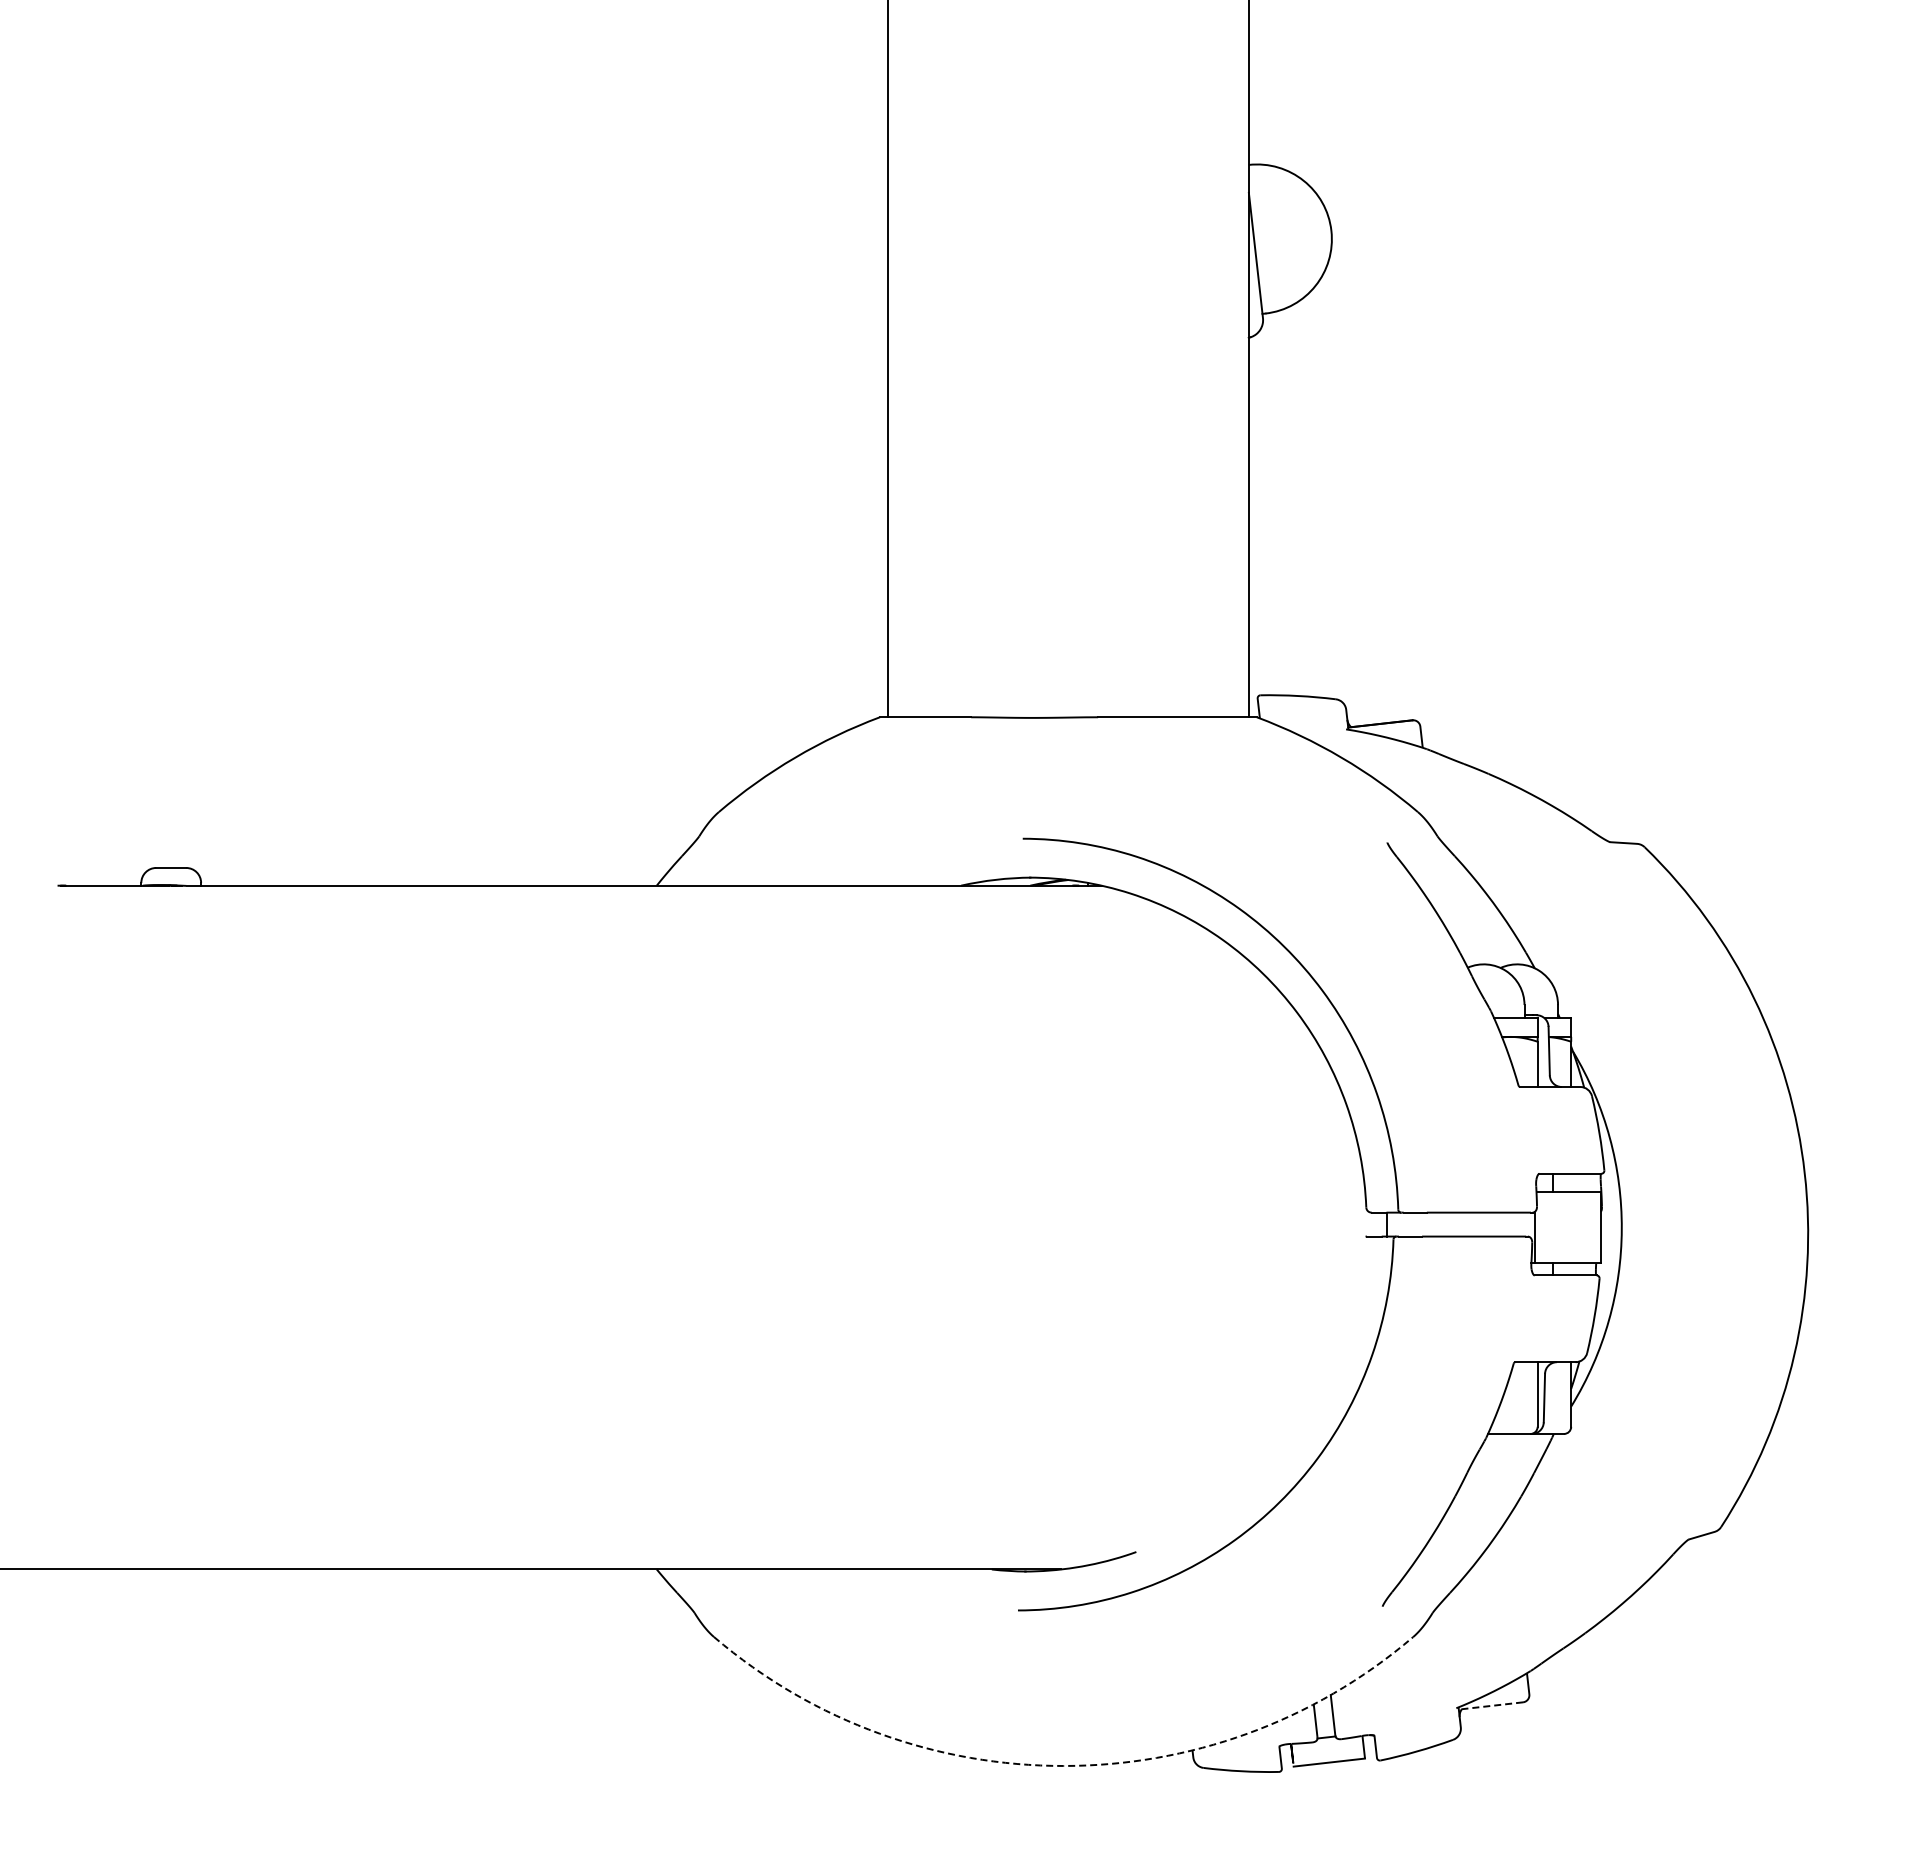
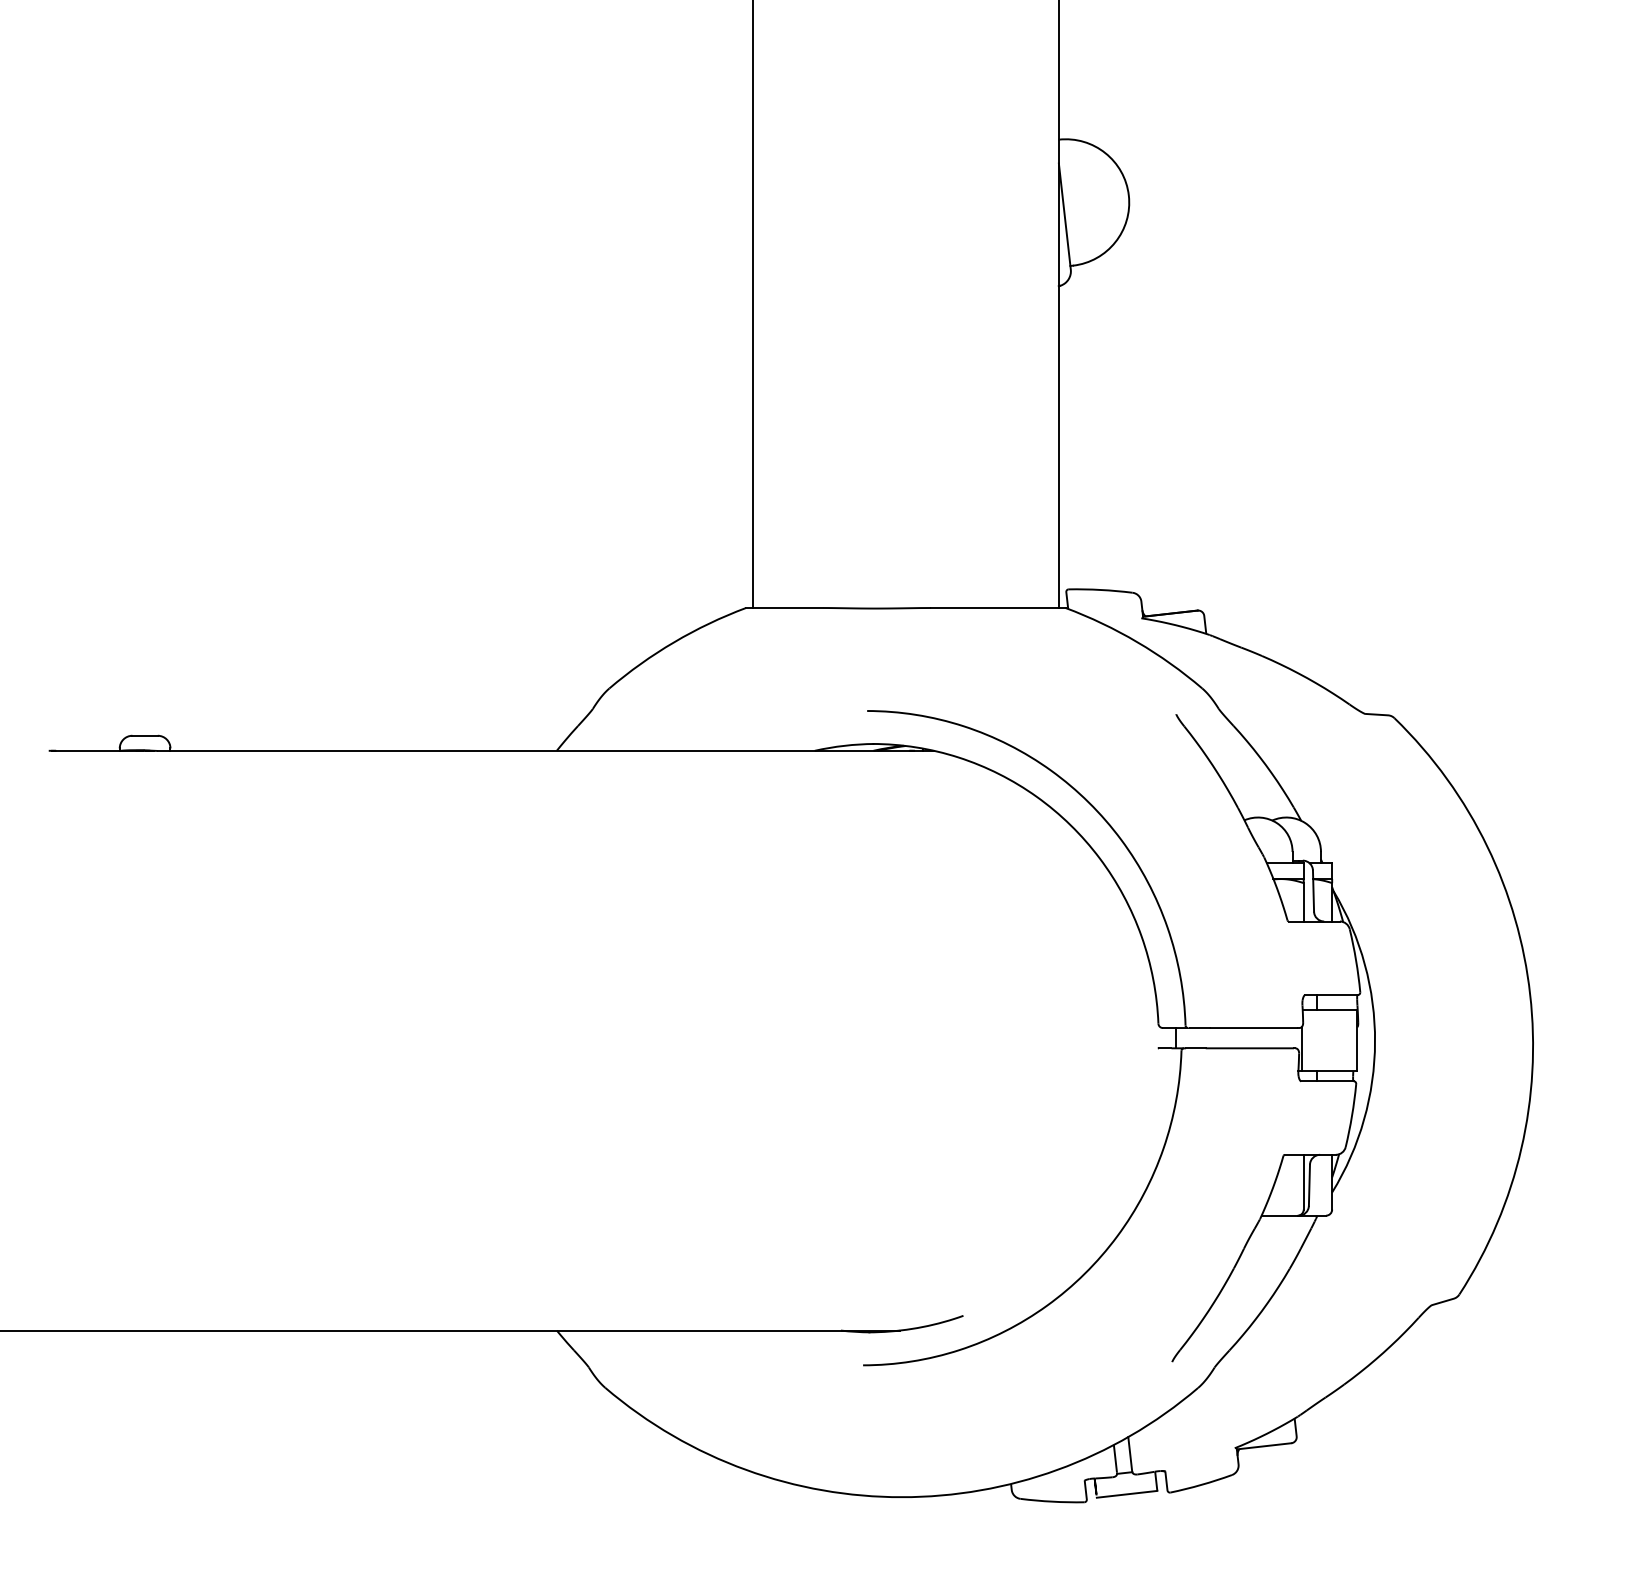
line: (1490, 1706) -> (1263, 1446), dashed -> solid
arc: (1063, 1765) -> (901, 1496), dashed -> solid

